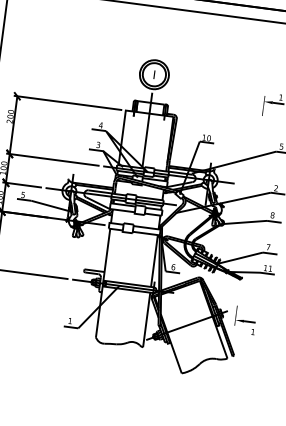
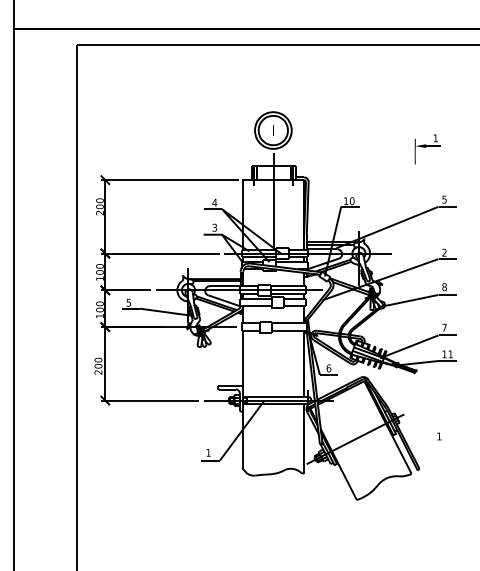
part: (245, 316) -> (427, 418), removed

